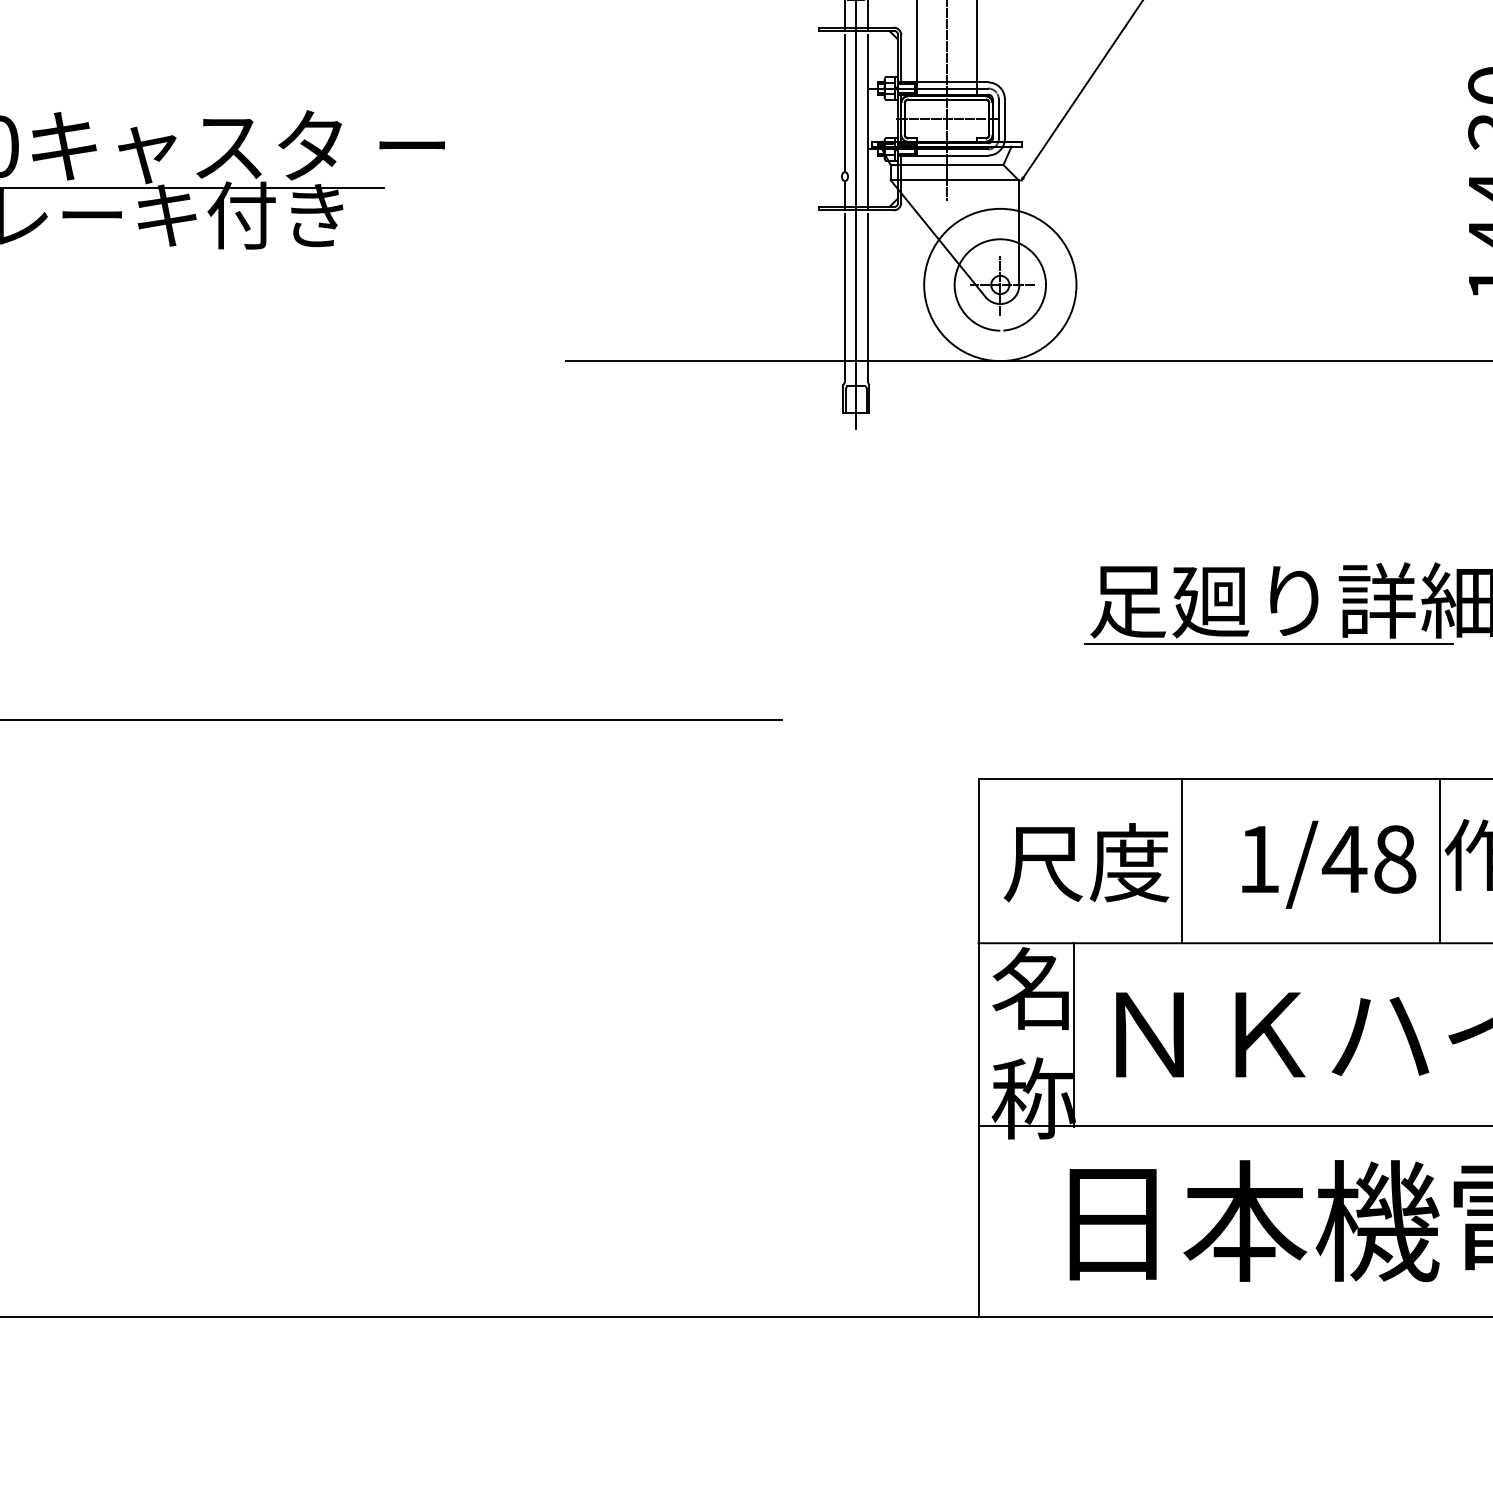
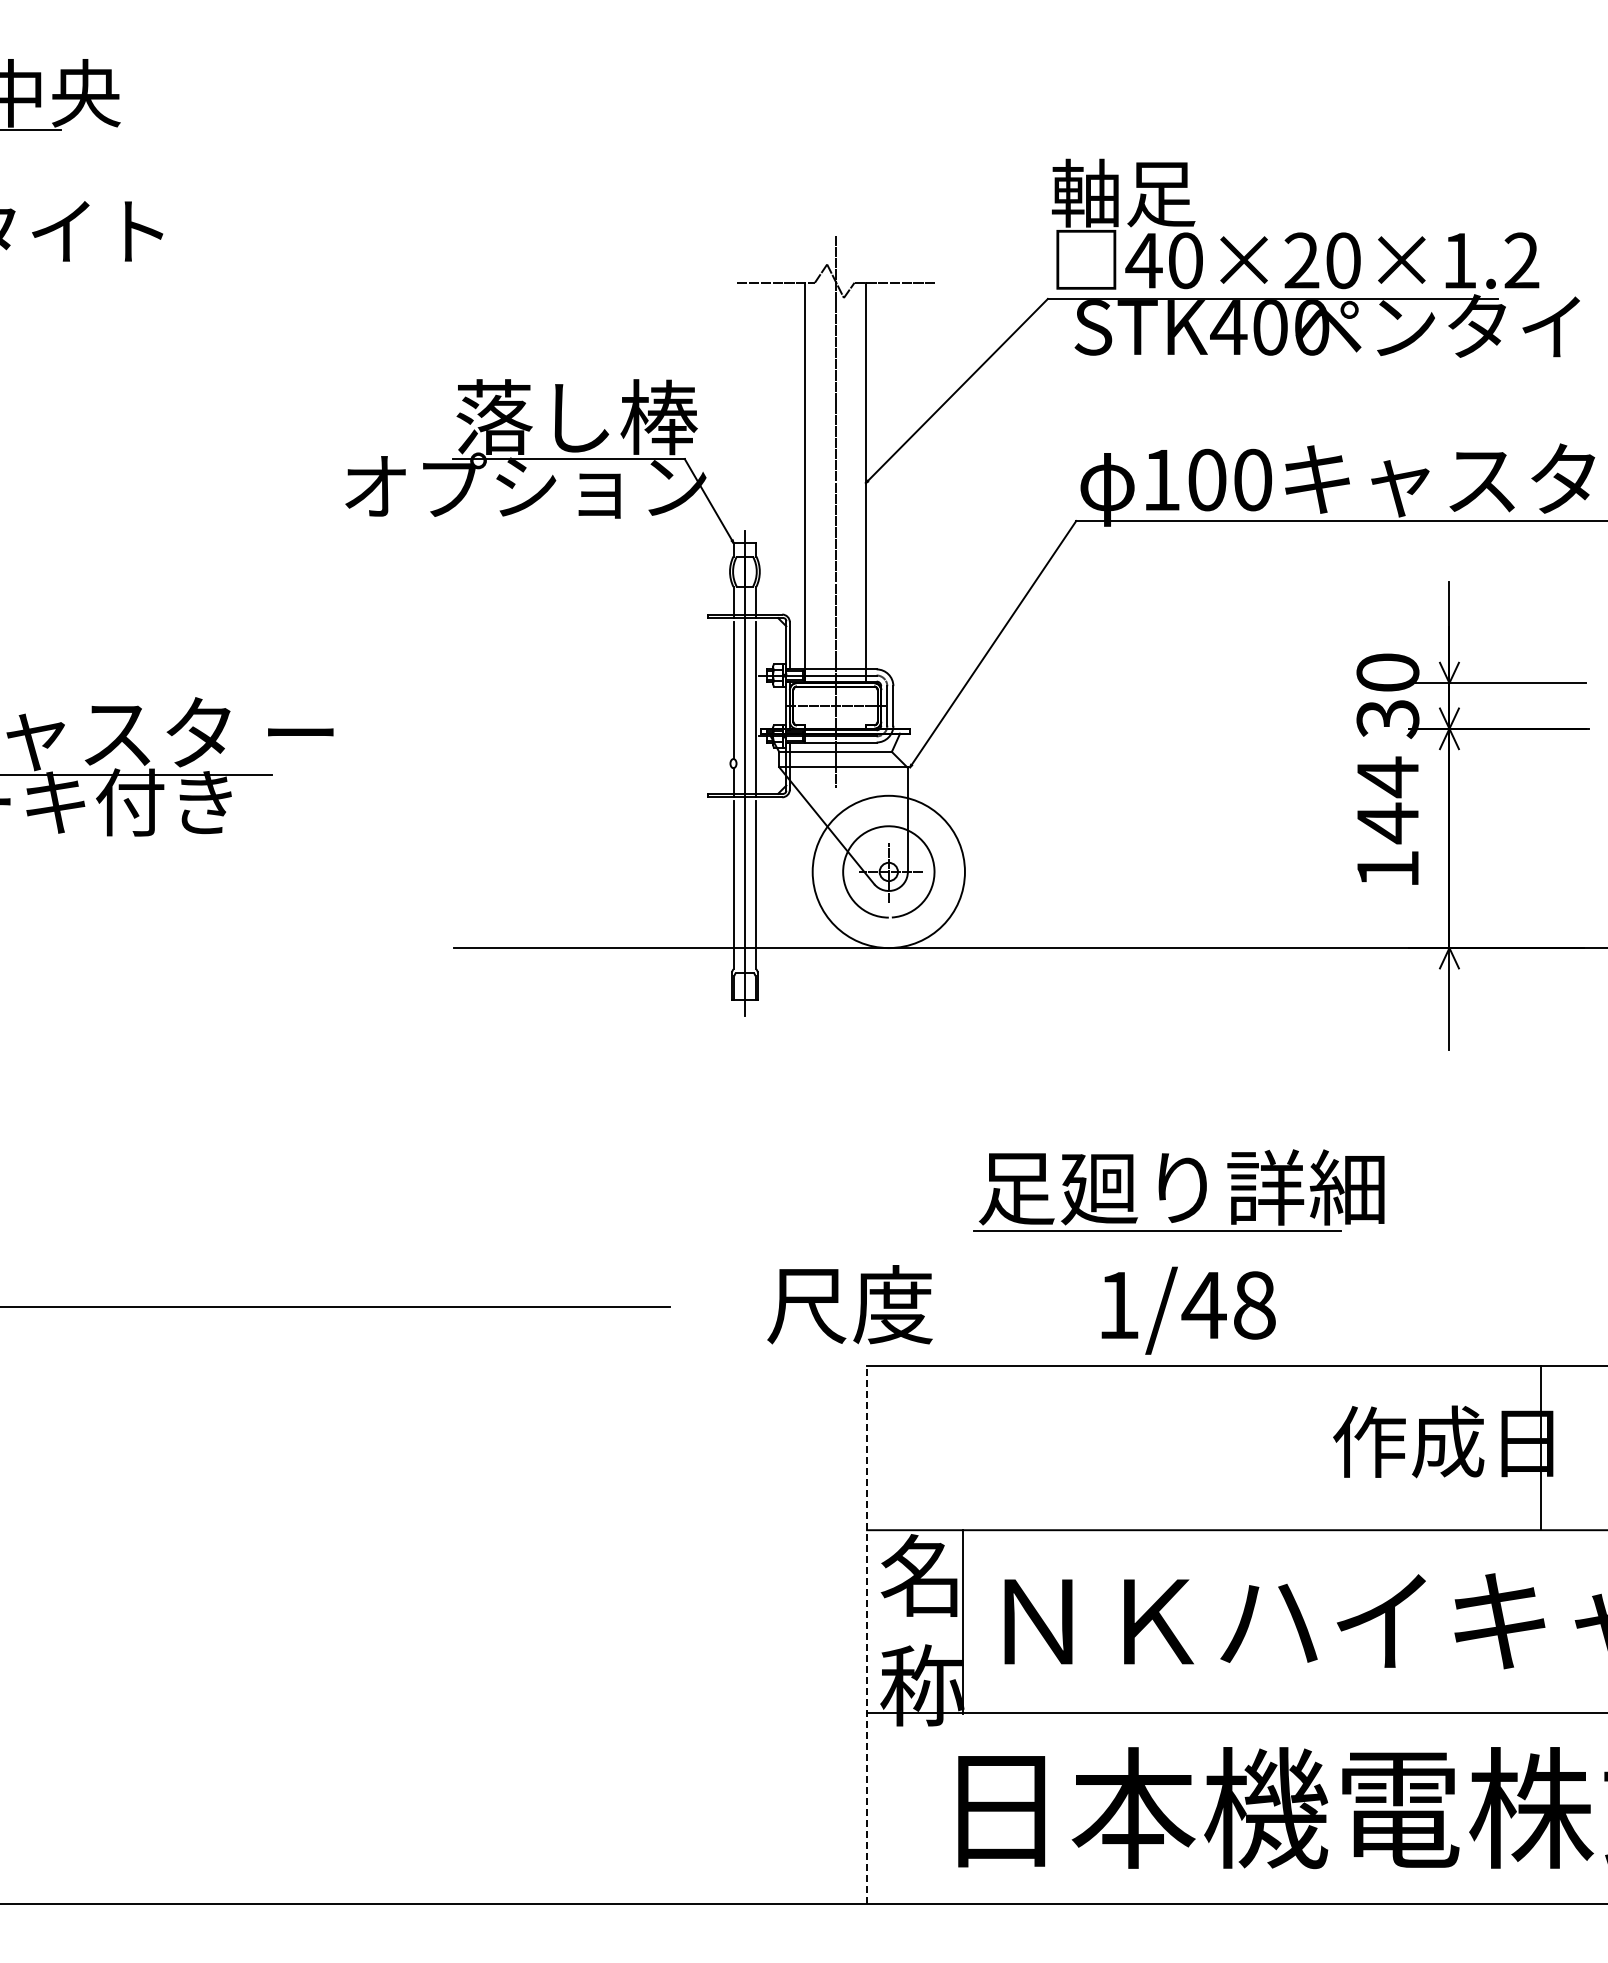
line: (1181, 861) -> (1070, 1448), removed
line: (1439, 861) -> (1328, 1448), removed
text: (1085, 862) -> (849, 1304), moved
text: (1328, 864) -> (1188, 1310), moved
line: (978, 1048) -> (867, 1635), solid -> dashed

